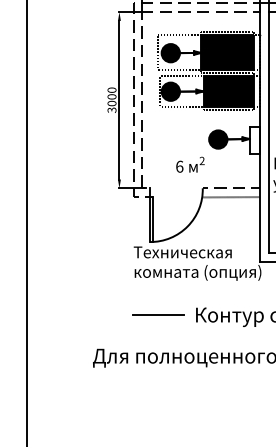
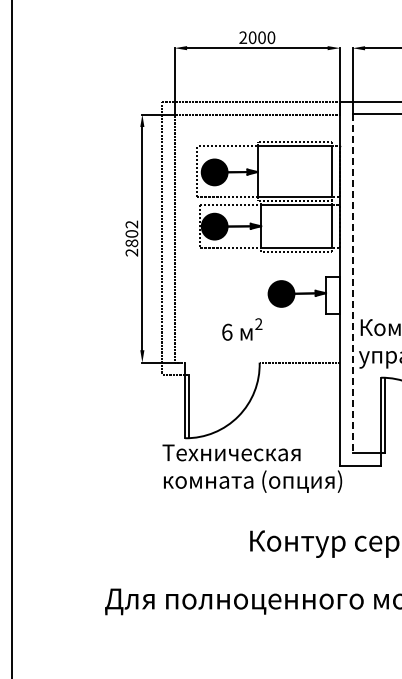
fill: (227, 52) -> (294, 171), removed
fill: (228, 90) -> (296, 225), removed
text: (111, 100) -> (131, 238), 3000 -> 2802
line: (268, 132) -> (352, 283), solid -> dashed
line: (231, 197) -> (299, 375), removed
line: (158, 315) -> (197, 541), removed

